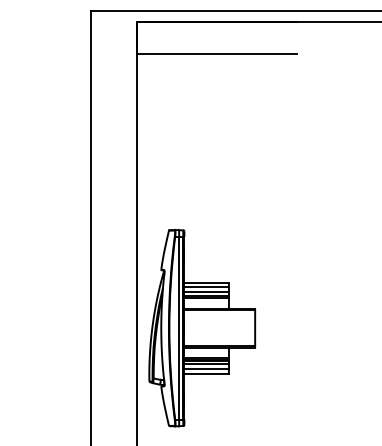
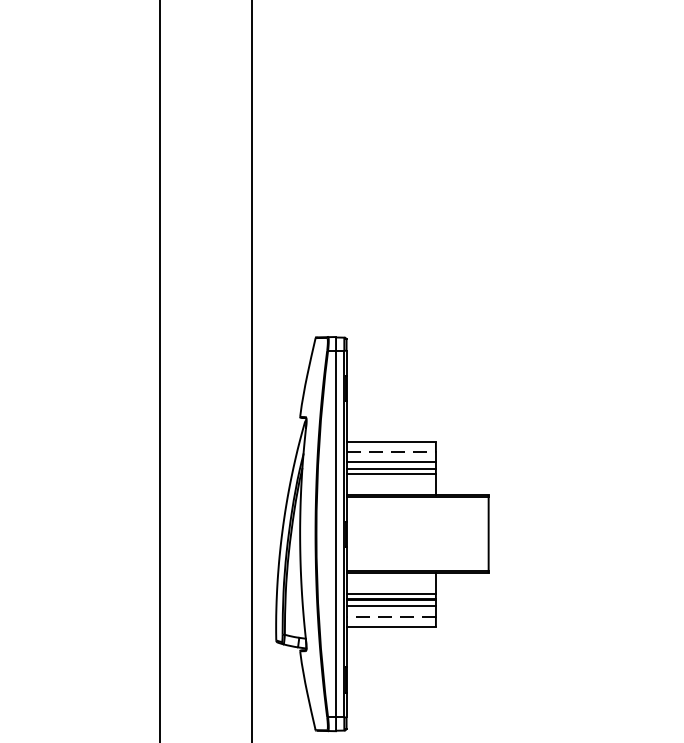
line: (207, 287) -> (392, 452), solid -> dashed
line: (206, 369) -> (390, 617), solid -> dashed

